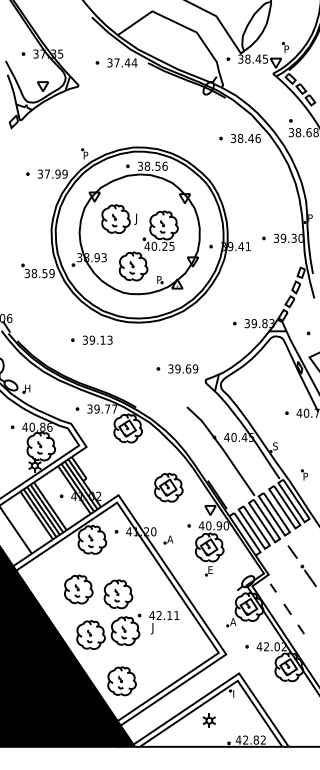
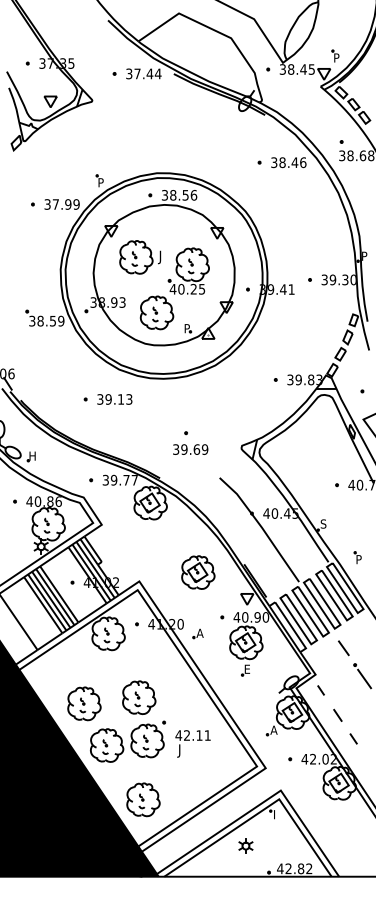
text: (183, 368) -> (190, 449), moved
part: (78, 589) -> (84, 703), moved
text: (164, 622) -> (193, 743), moved

